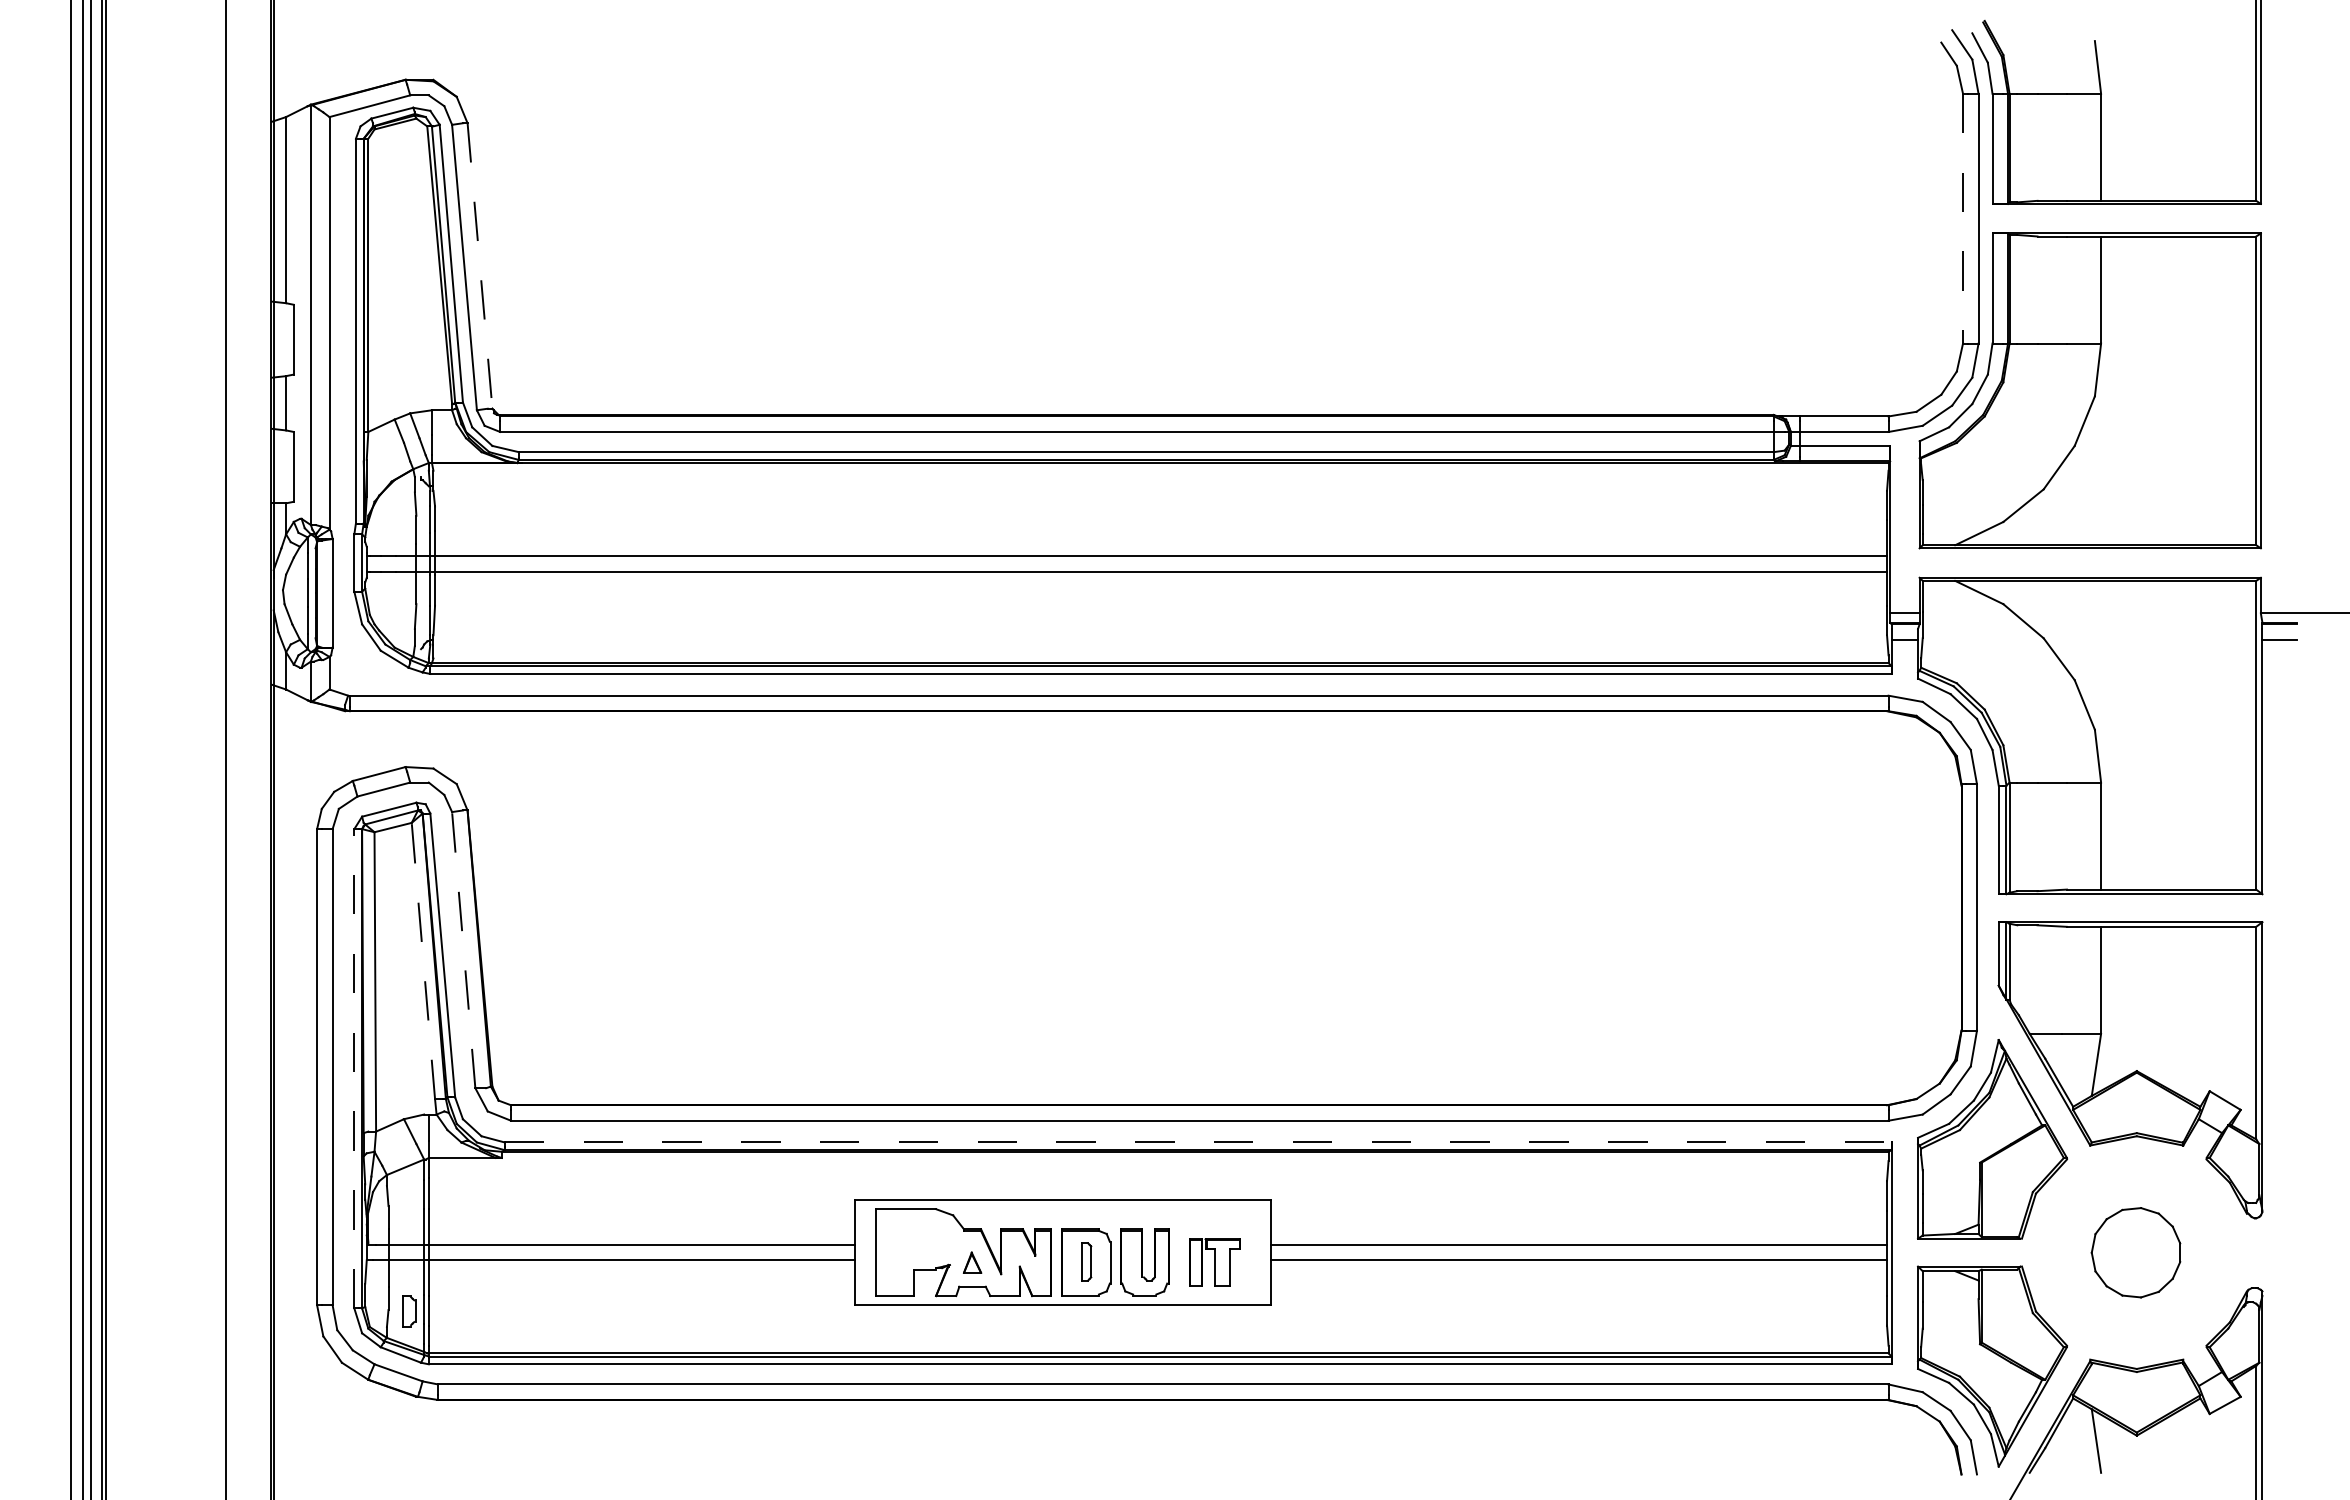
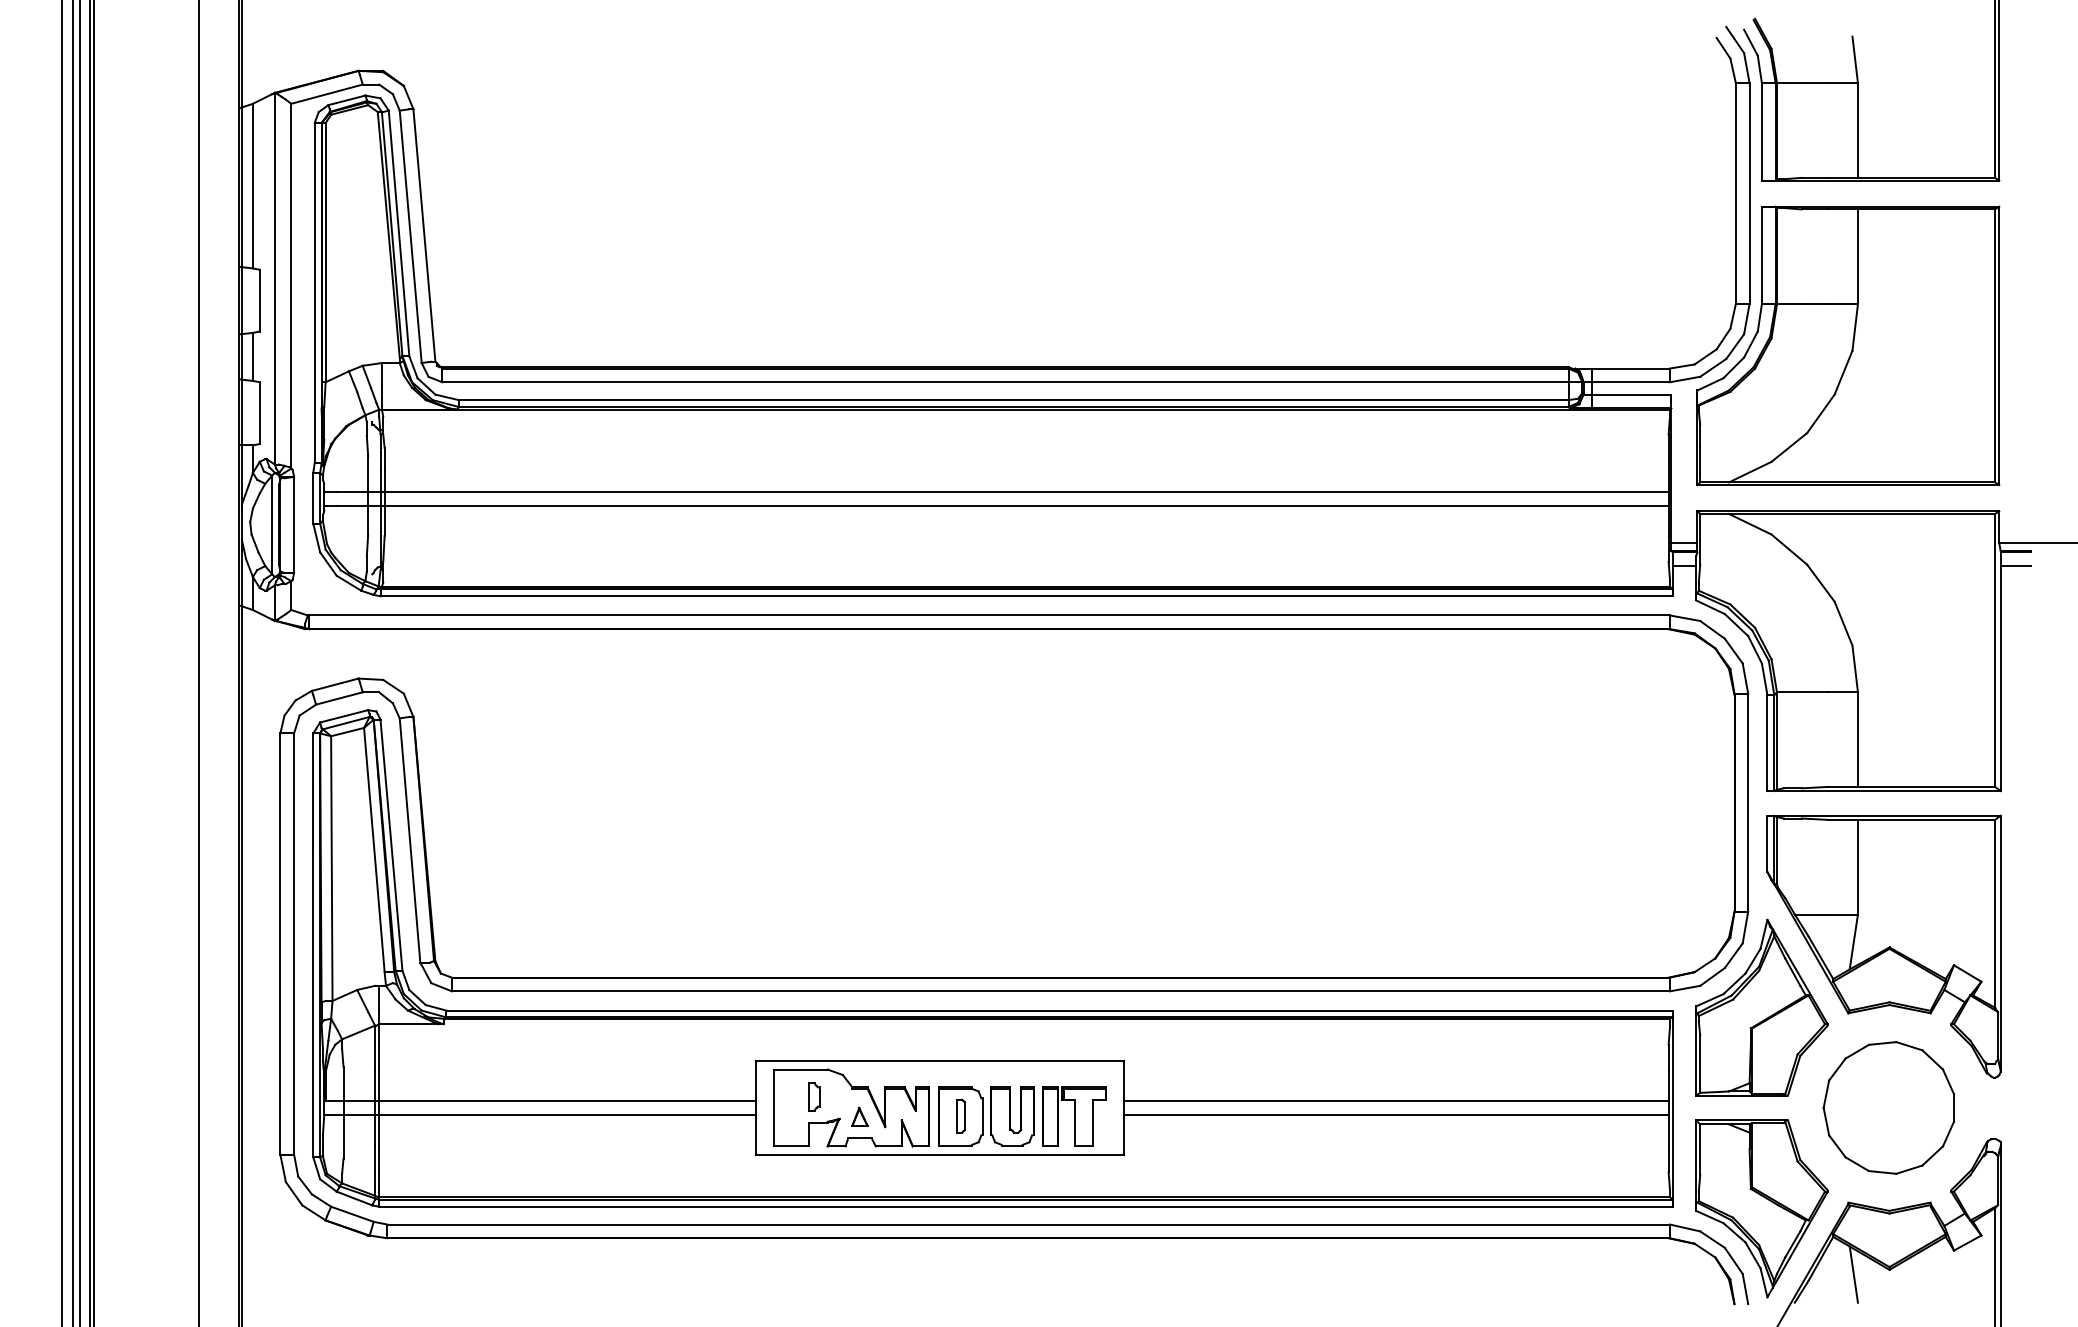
line: (1963, 218) -> (1736, 193), dashed -> solid
line: (480, 266) -> (424, 235), dashed -> solid
line: (463, 950) -> (409, 840), dashed -> solid
line: (423, 960) -> (374, 849), dashed -> solid
line: (354, 1068) -> (313, 945), dashed -> solid
line: (1198, 1142) -> (1059, 1010), dashed -> solid
part: (2135, 1252) -> (1888, 1107), size x1.67
part: (1215, 1262) -> (1074, 1116), size x1.43
part: (409, 1311) -> (813, 1097), moved

